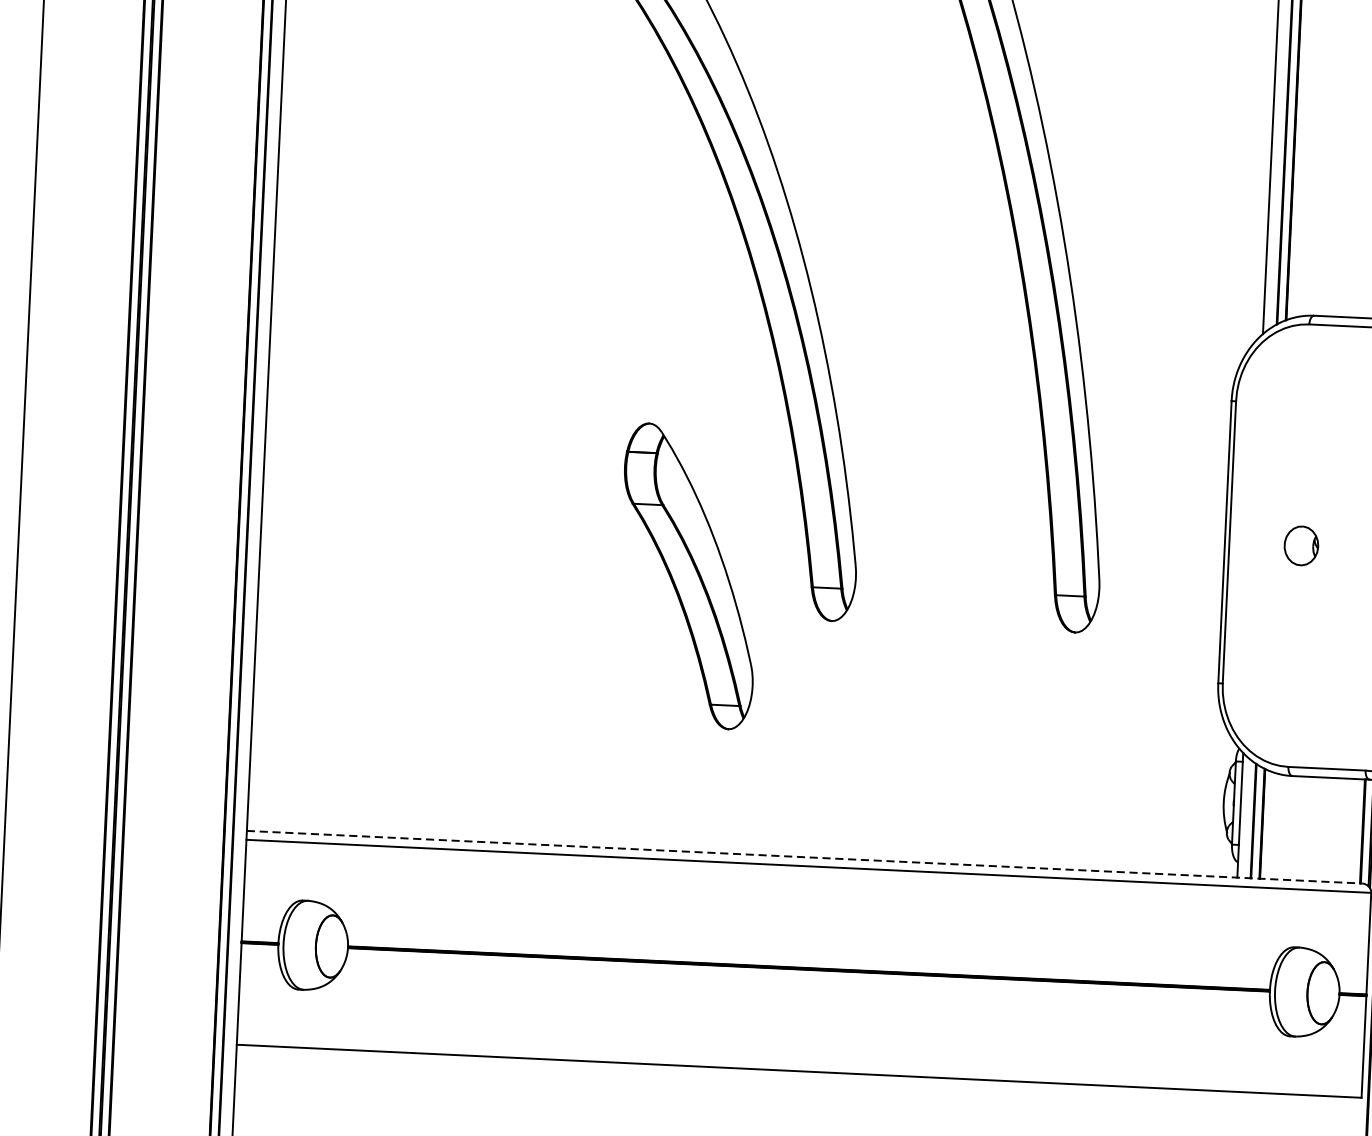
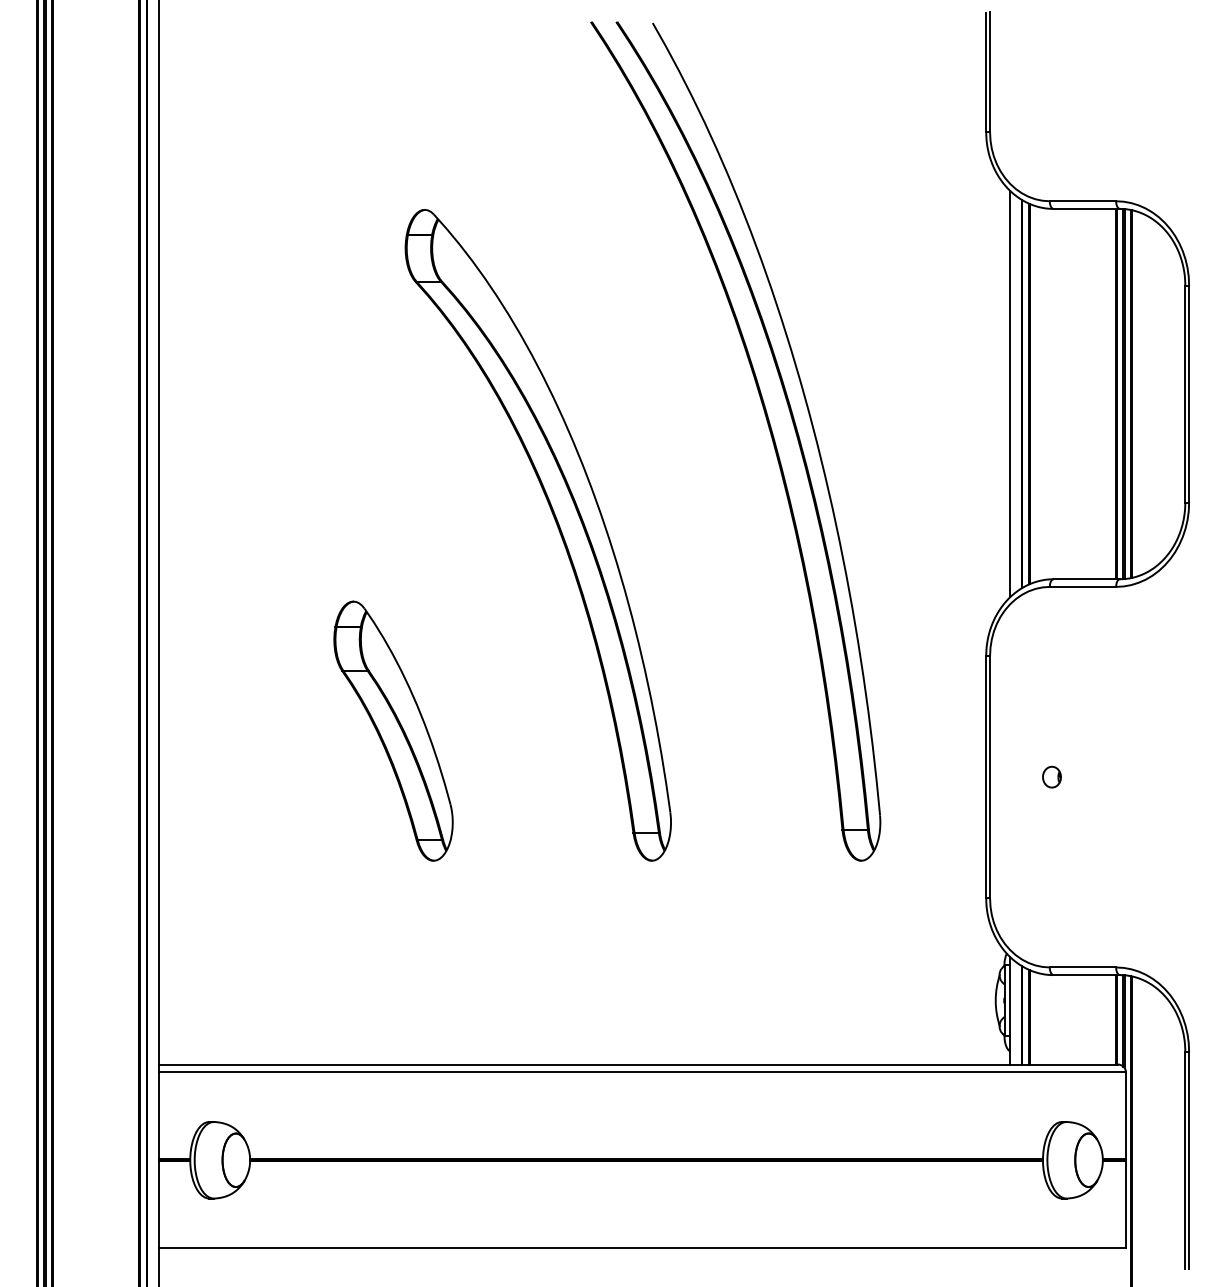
part: (1300, 544) -> (1051, 776), size x0.62
part: (688, 575) -> (393, 730), moved
line: (804, 857) -> (638, 1064), dashed -> solid

